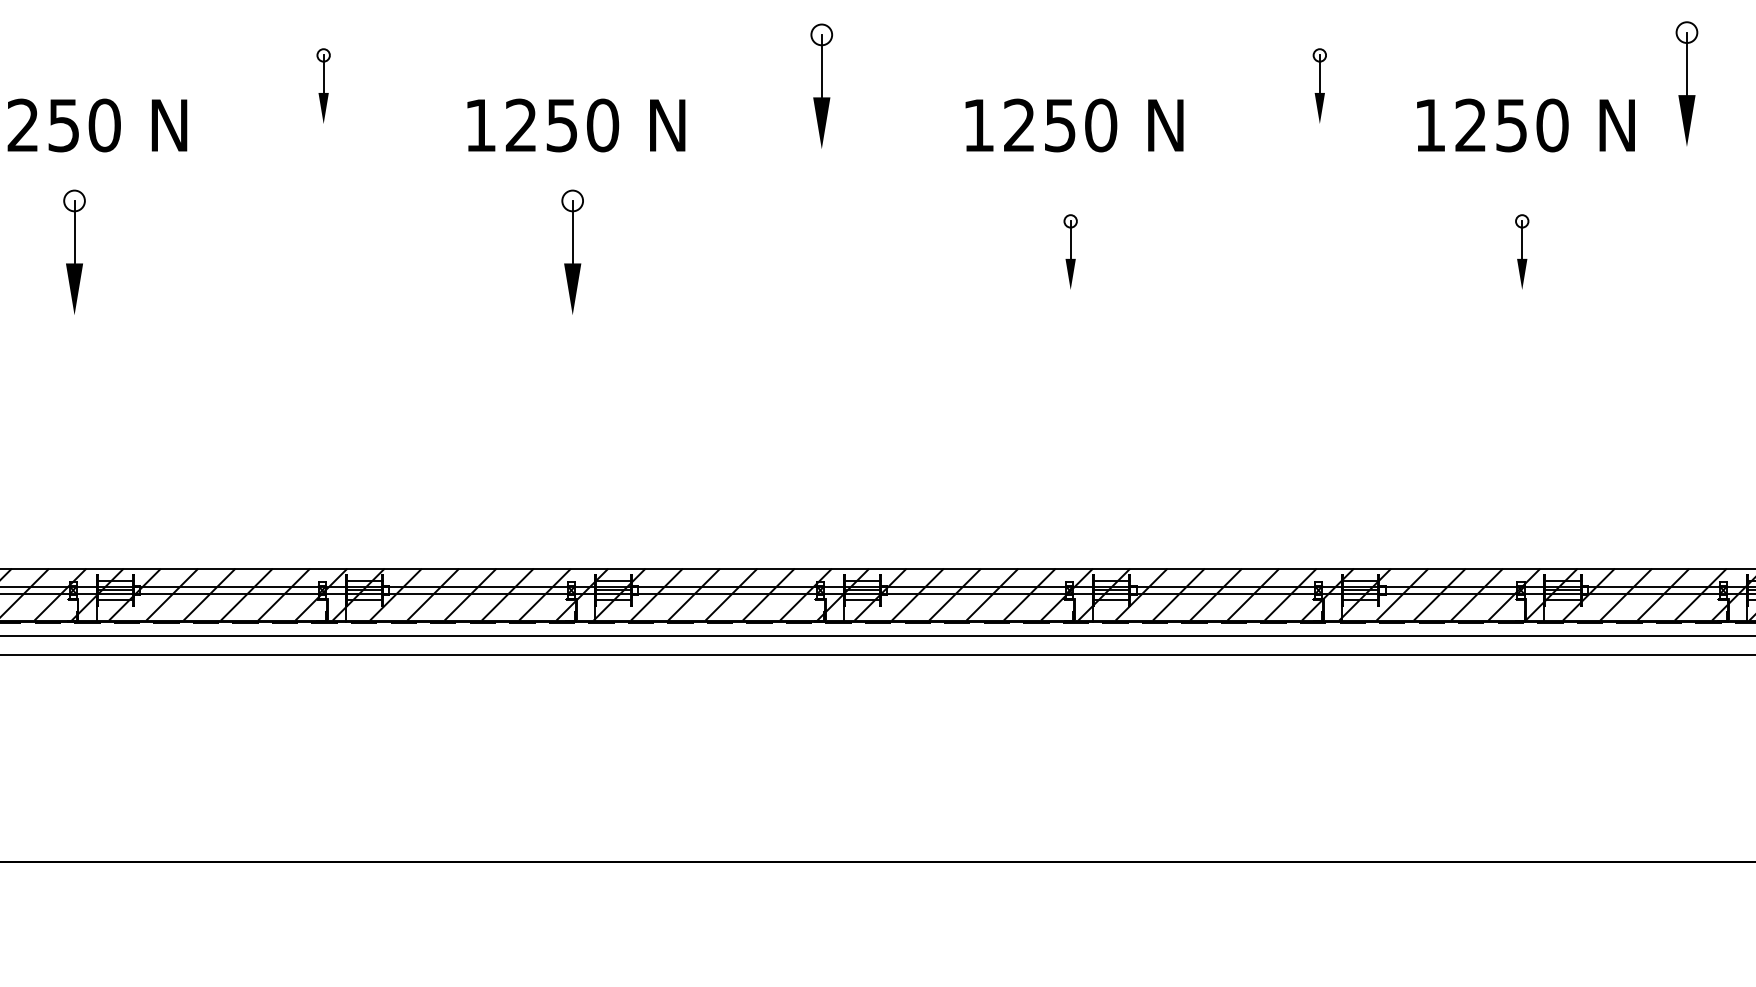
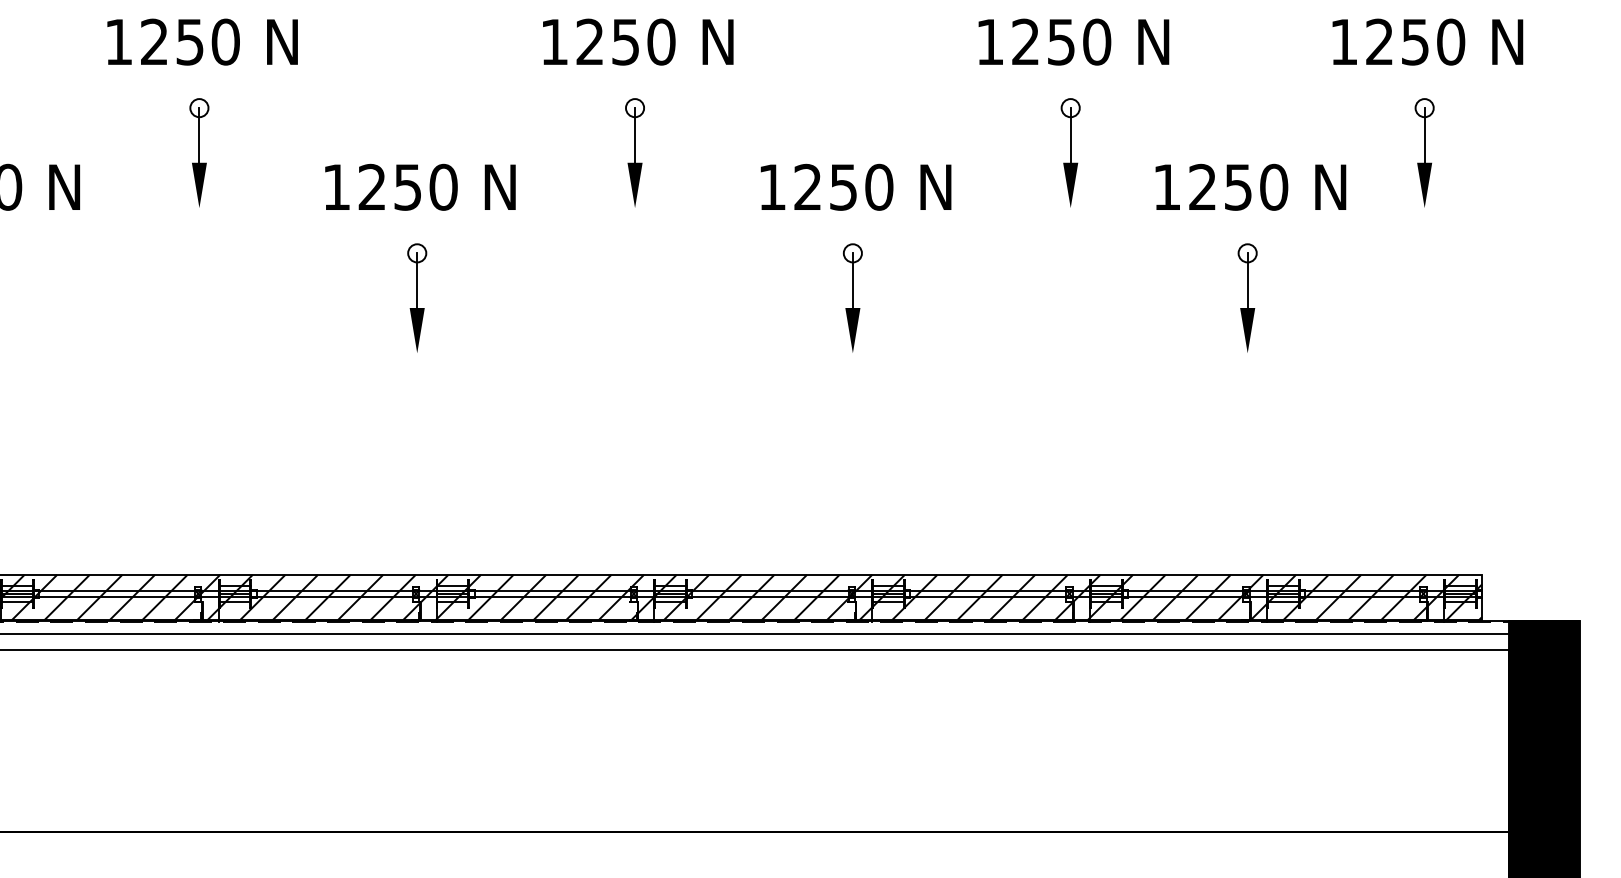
part: (1686, 83) -> (1424, 152), moved
part: (323, 85) -> (199, 152), size x1.67
part: (1319, 85) -> (1070, 152), size x1.67
part: (1070, 251) -> (852, 297), size x1.67
part: (1522, 251) -> (1247, 297), size x1.67

